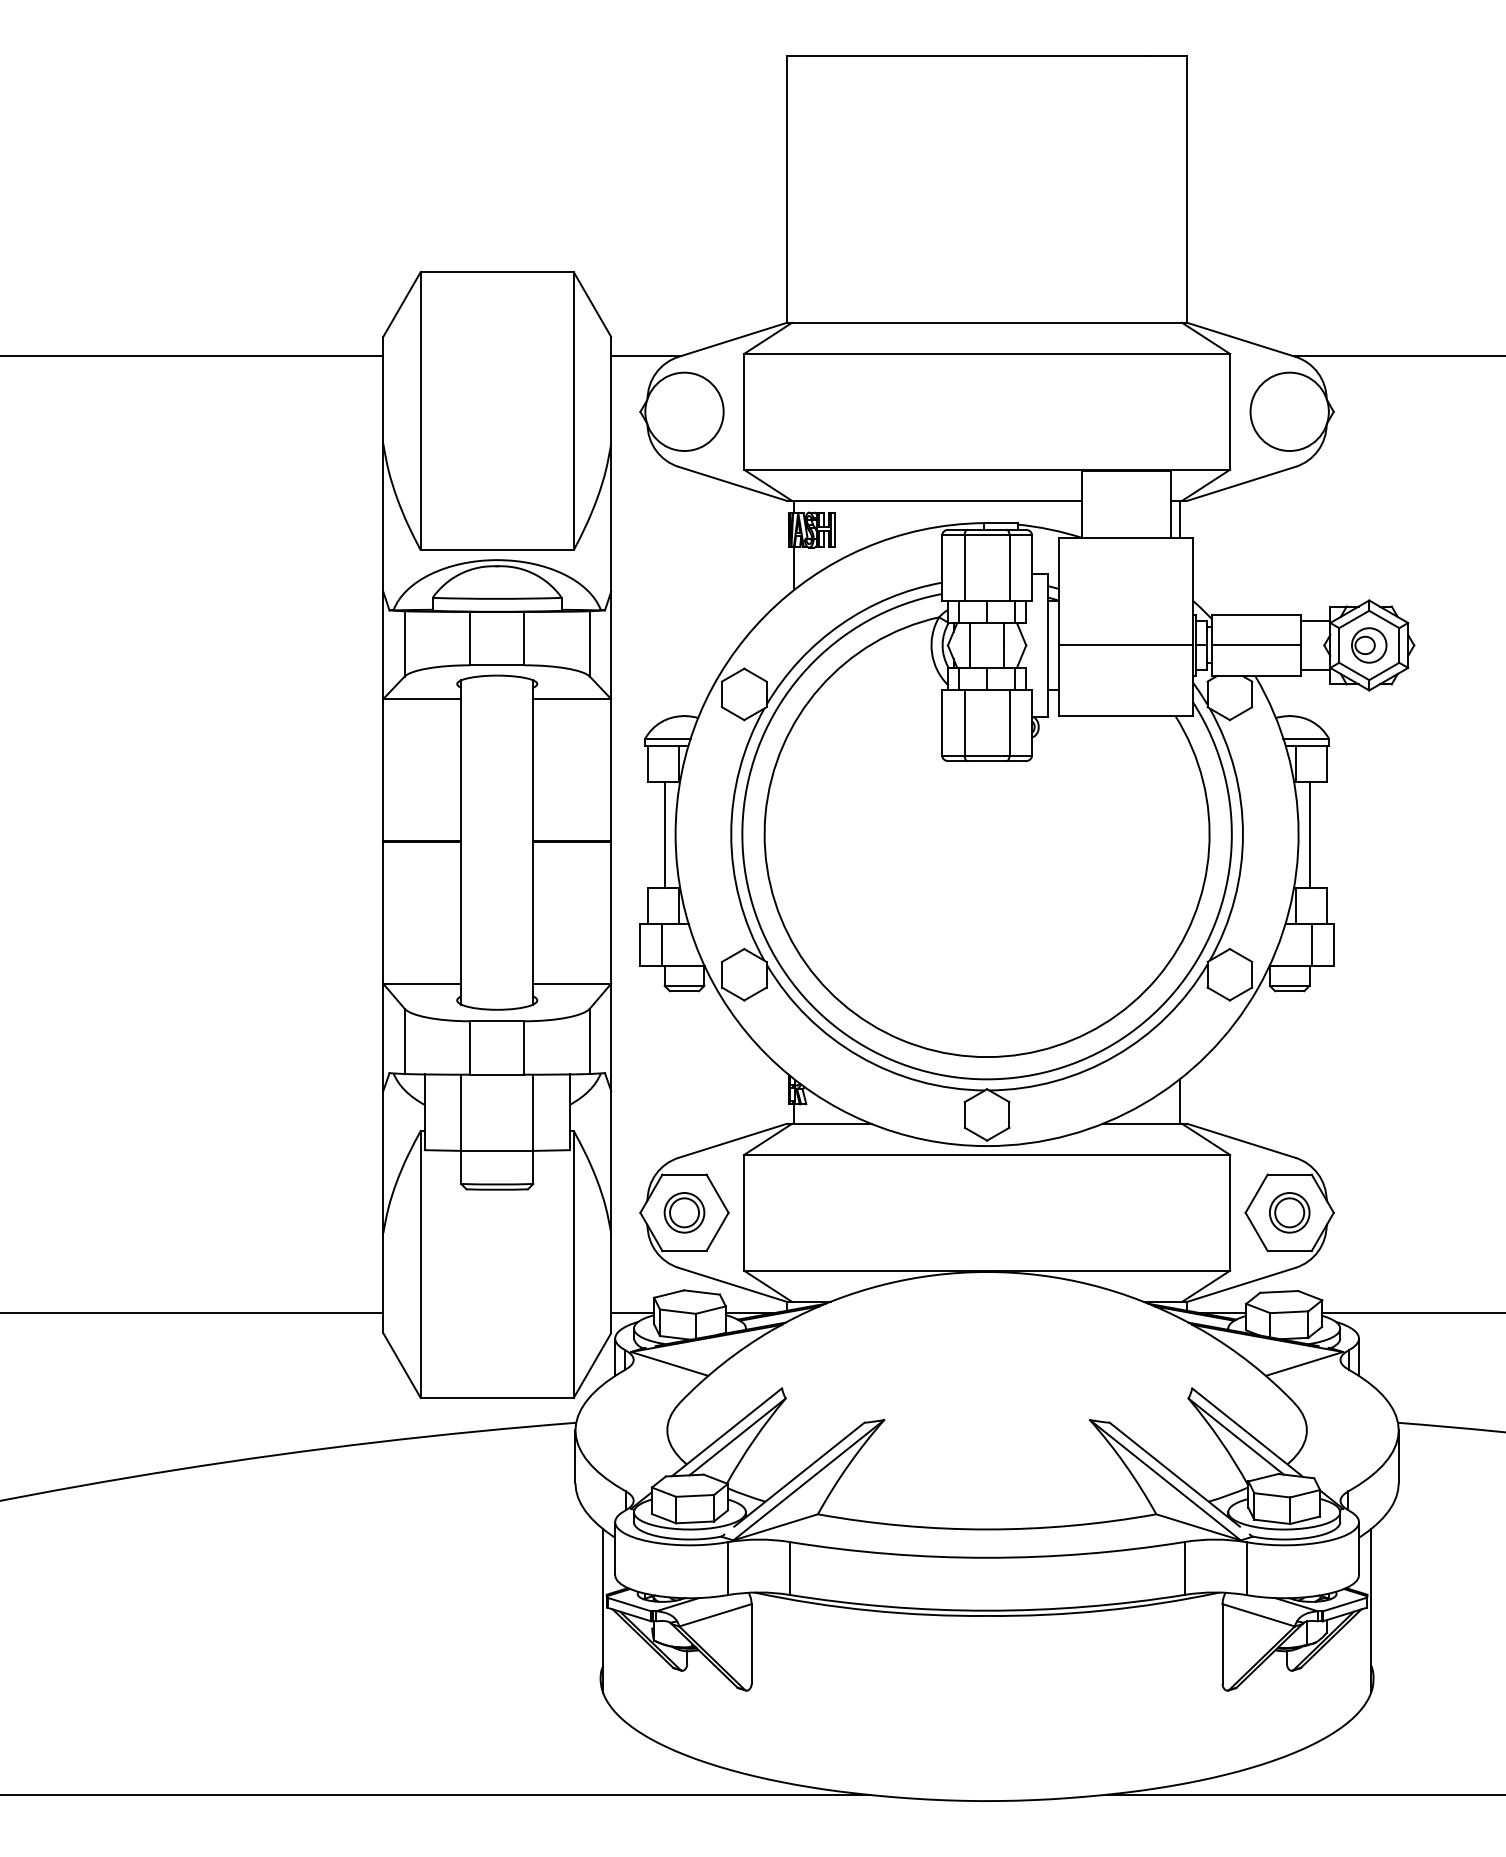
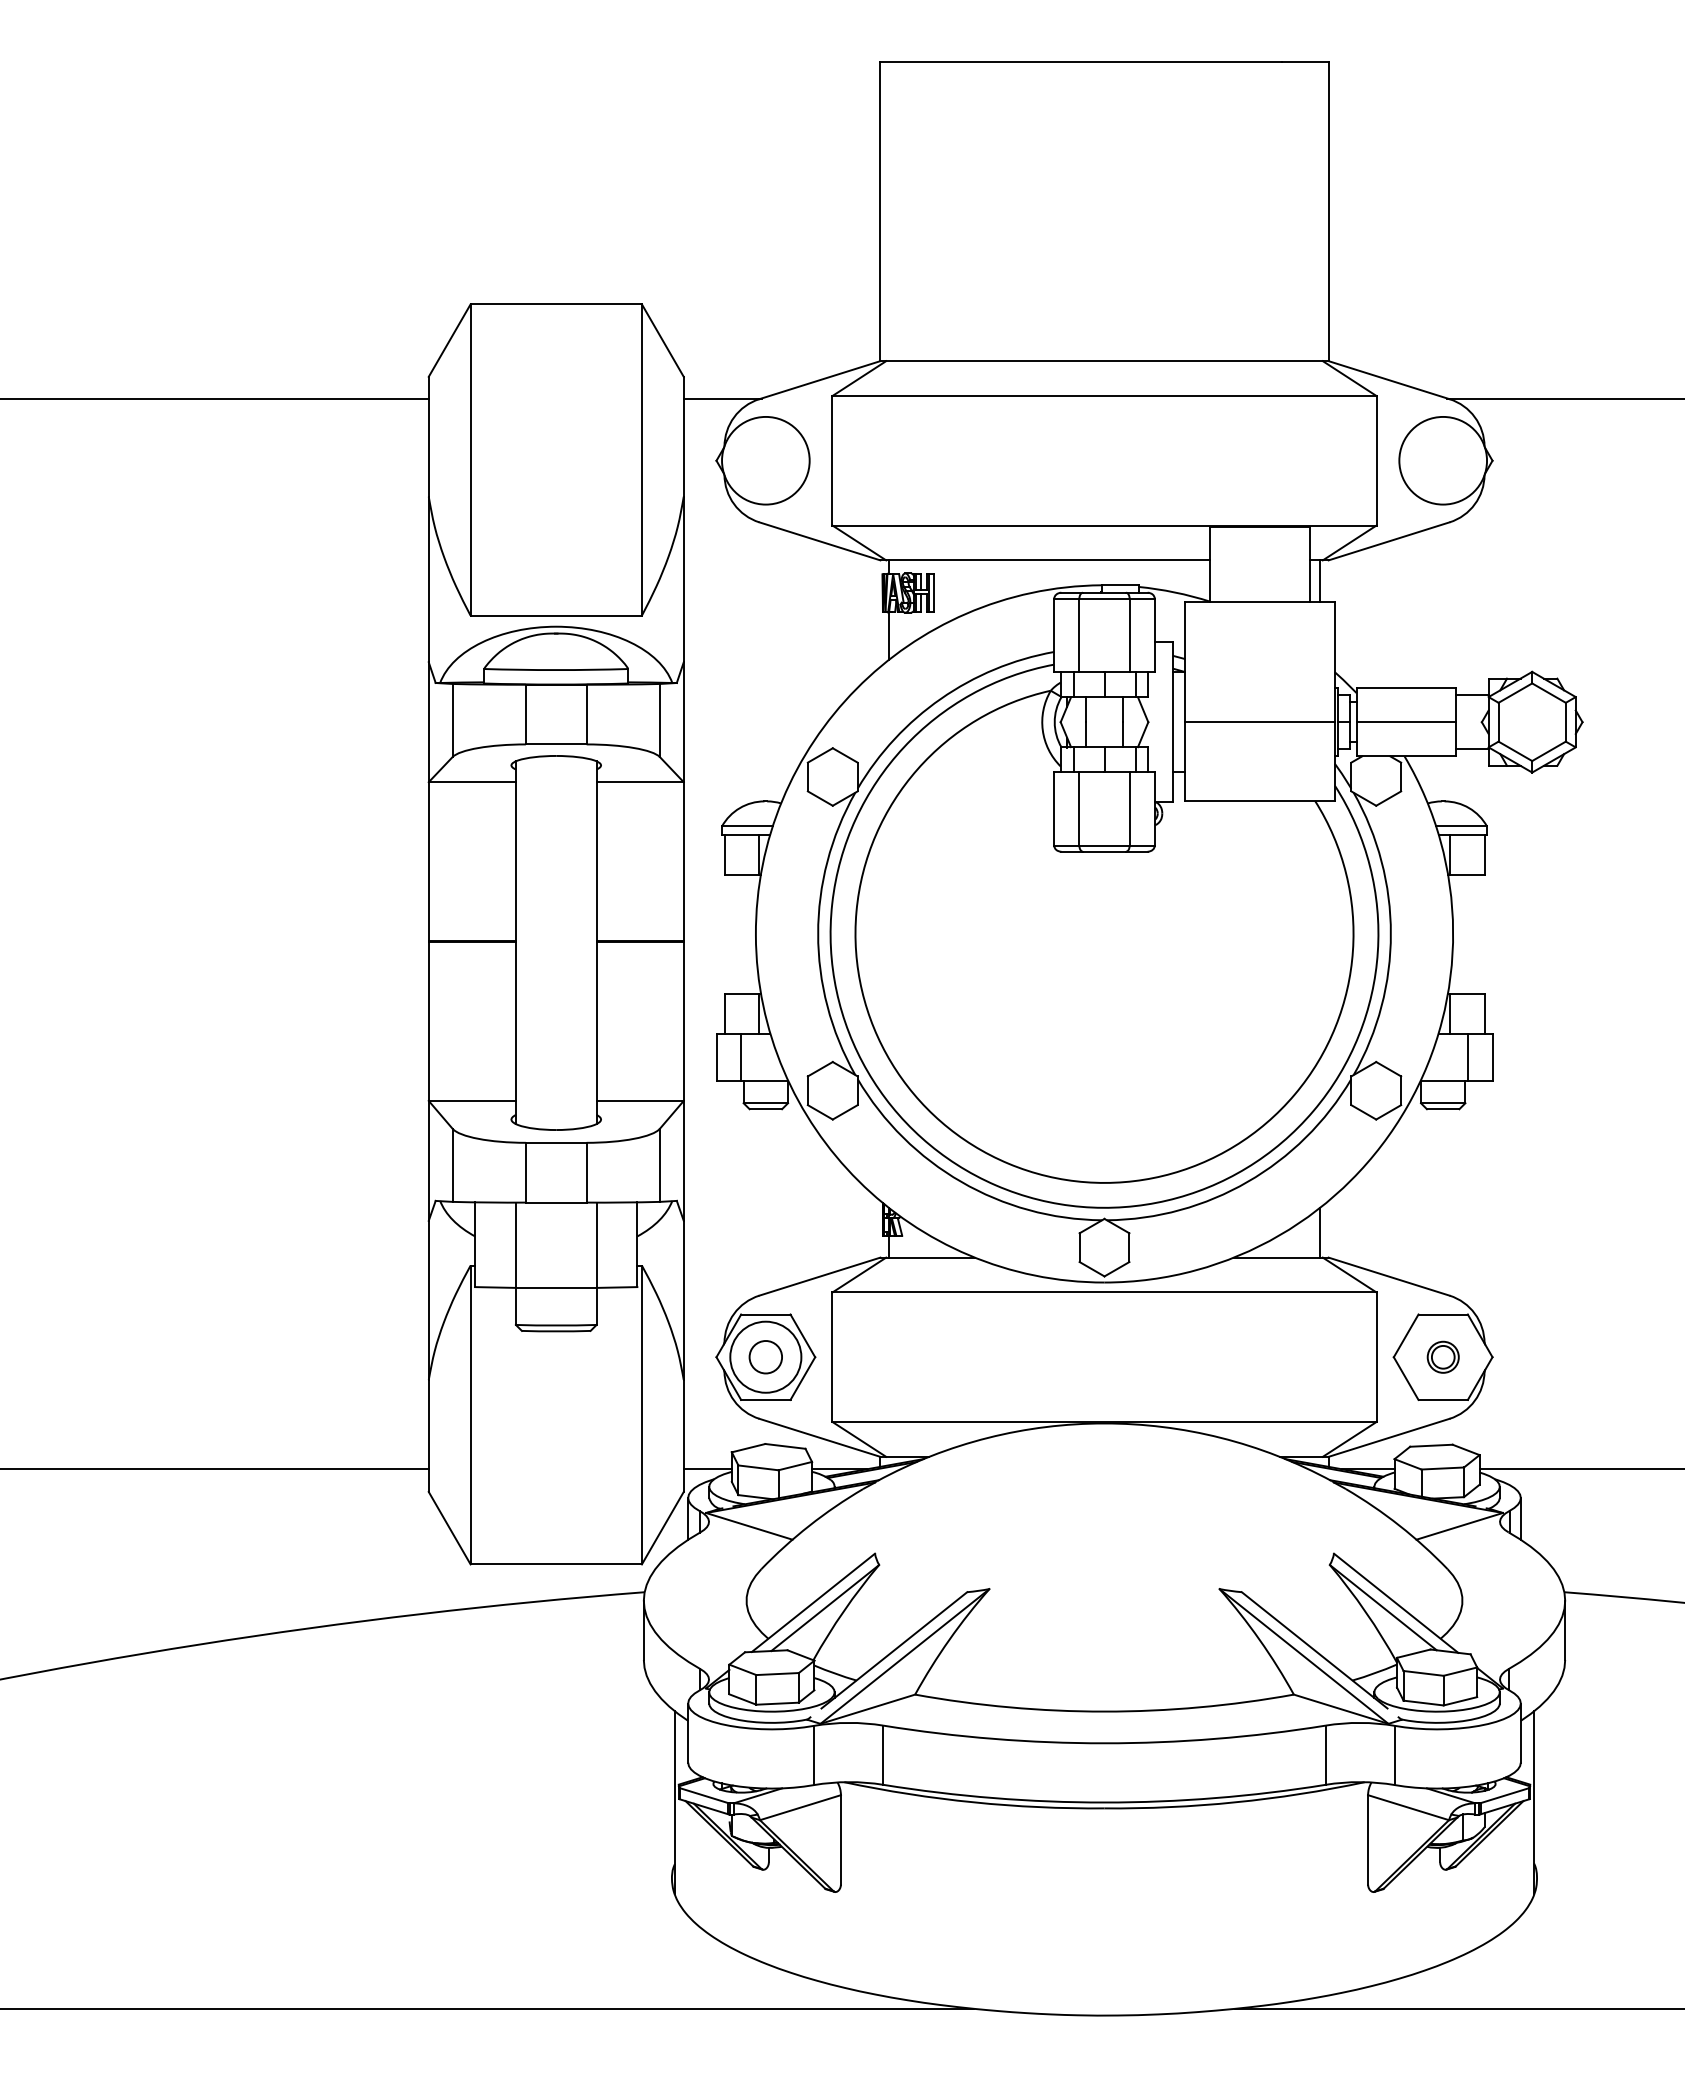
part: (1369, 645) -> (1532, 722), removed
line: (664, 835) -> (743, 934), removed
line: (1309, 835) -> (1465, 934), removed
circle: (684, 1213) -> (765, 1357), size x1.6
part: (1289, 1213) -> (1443, 1357), size x0.7

